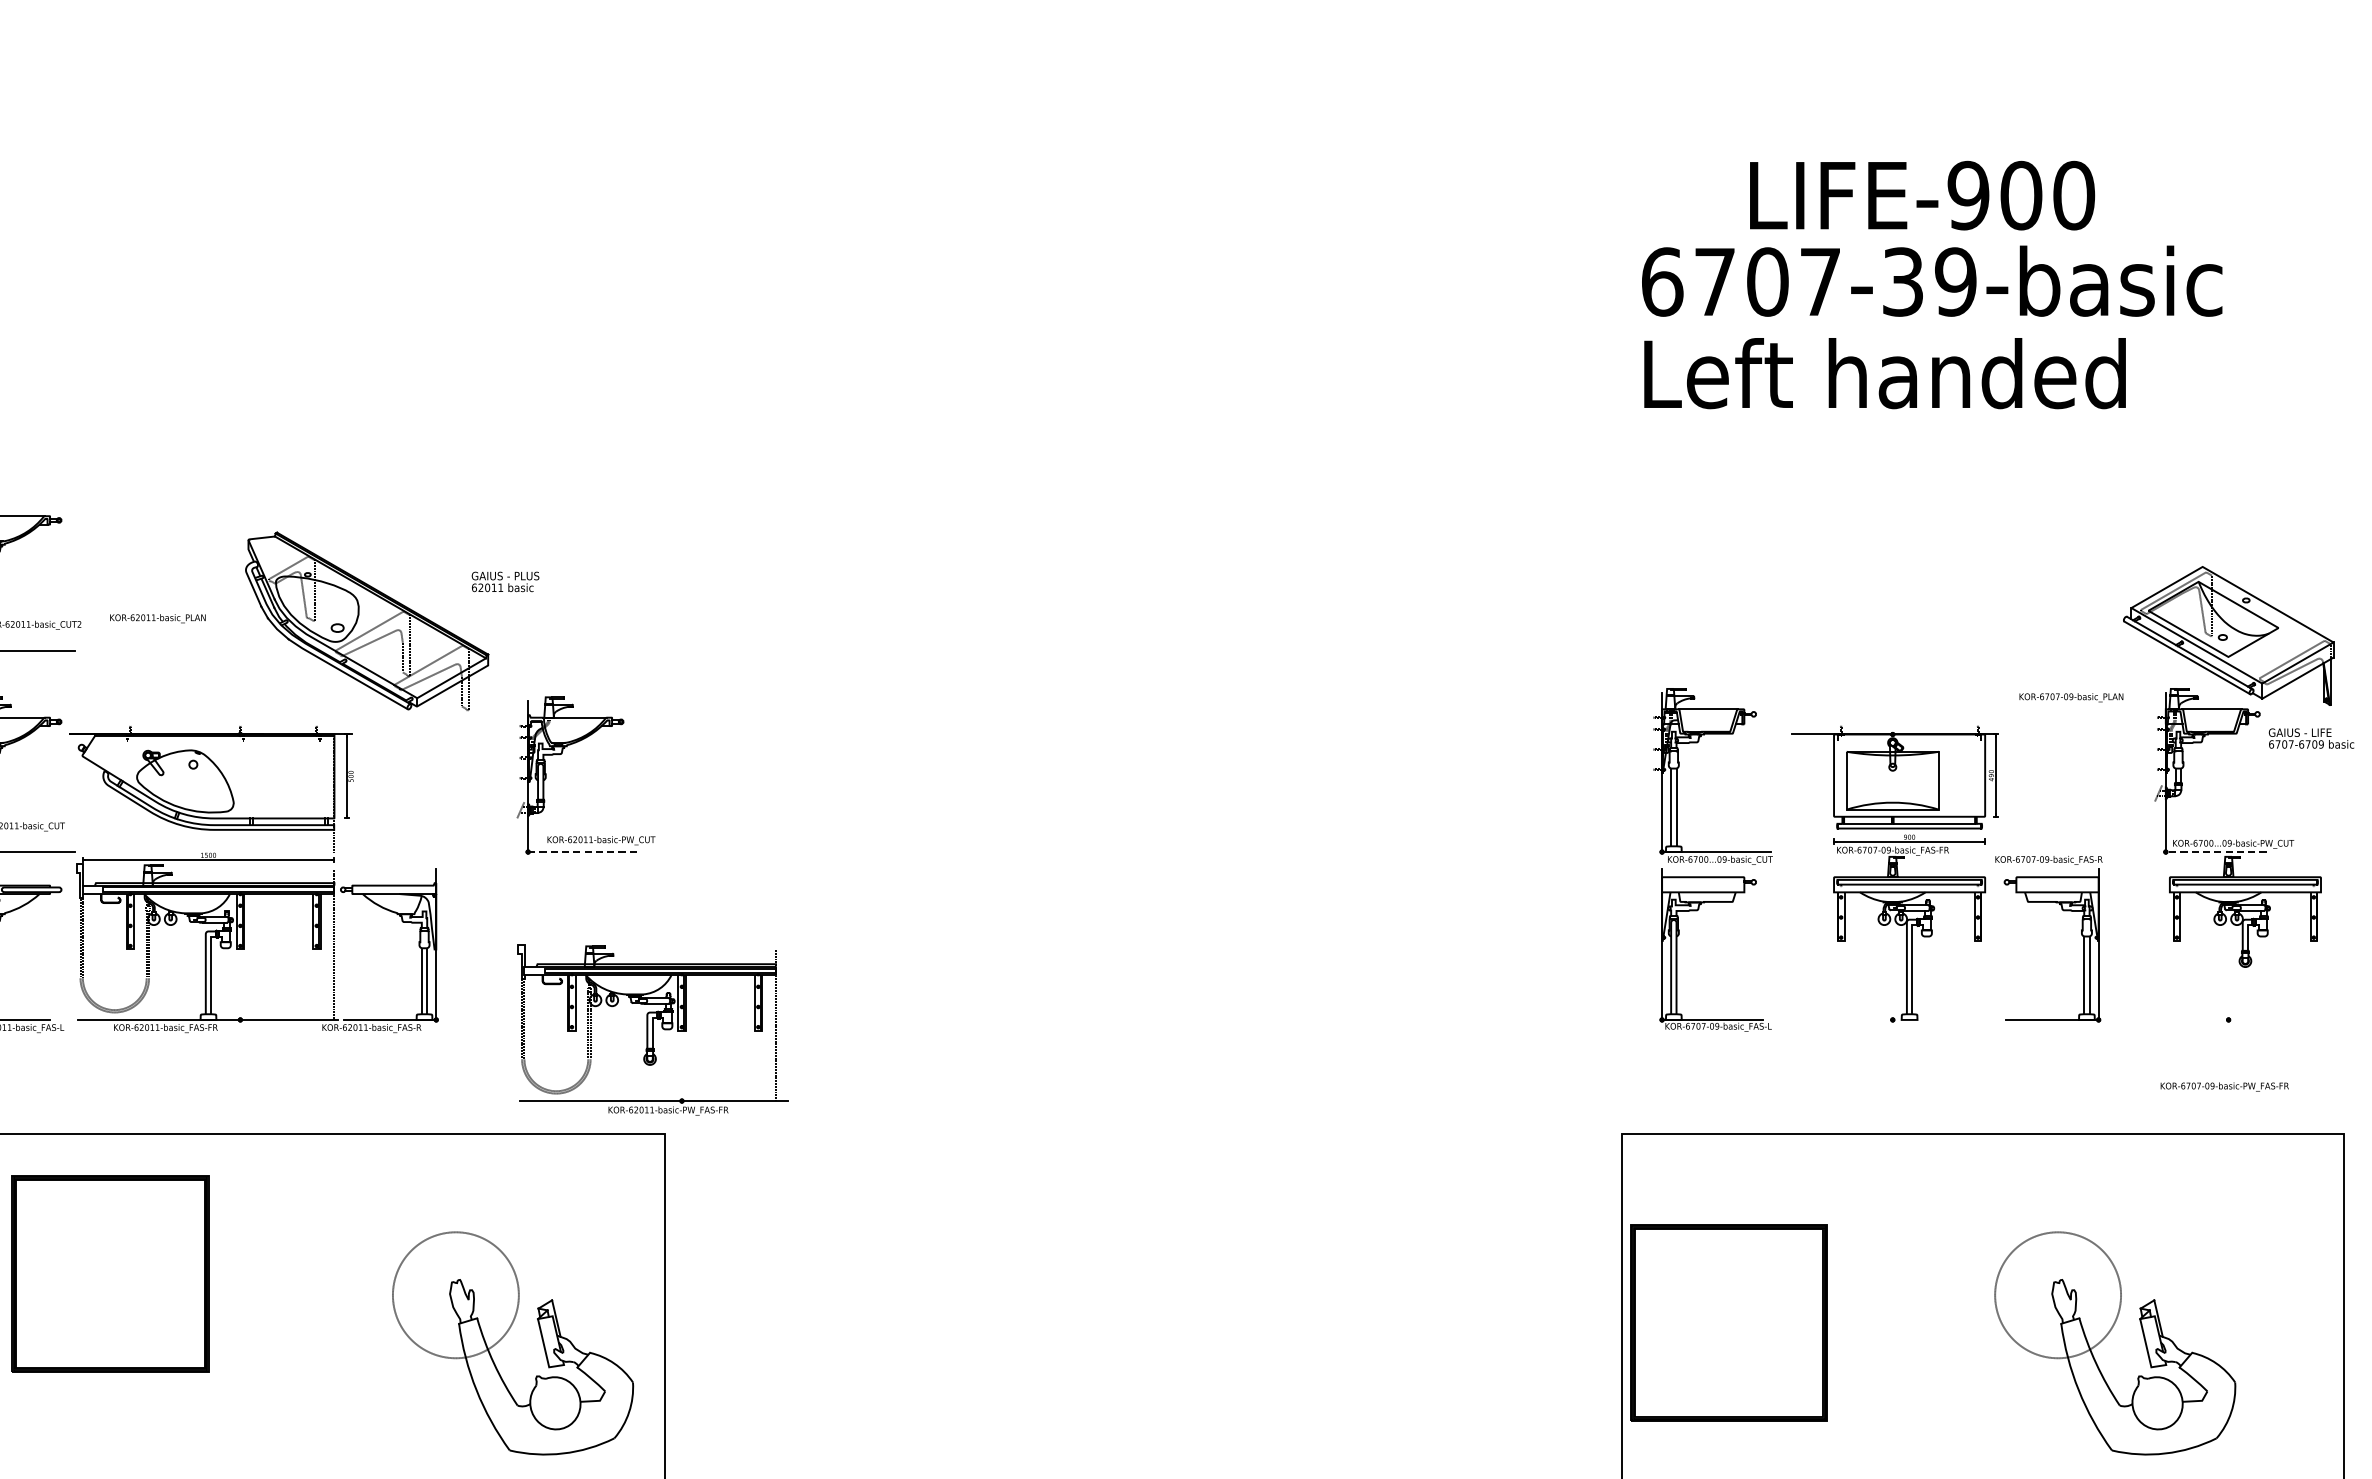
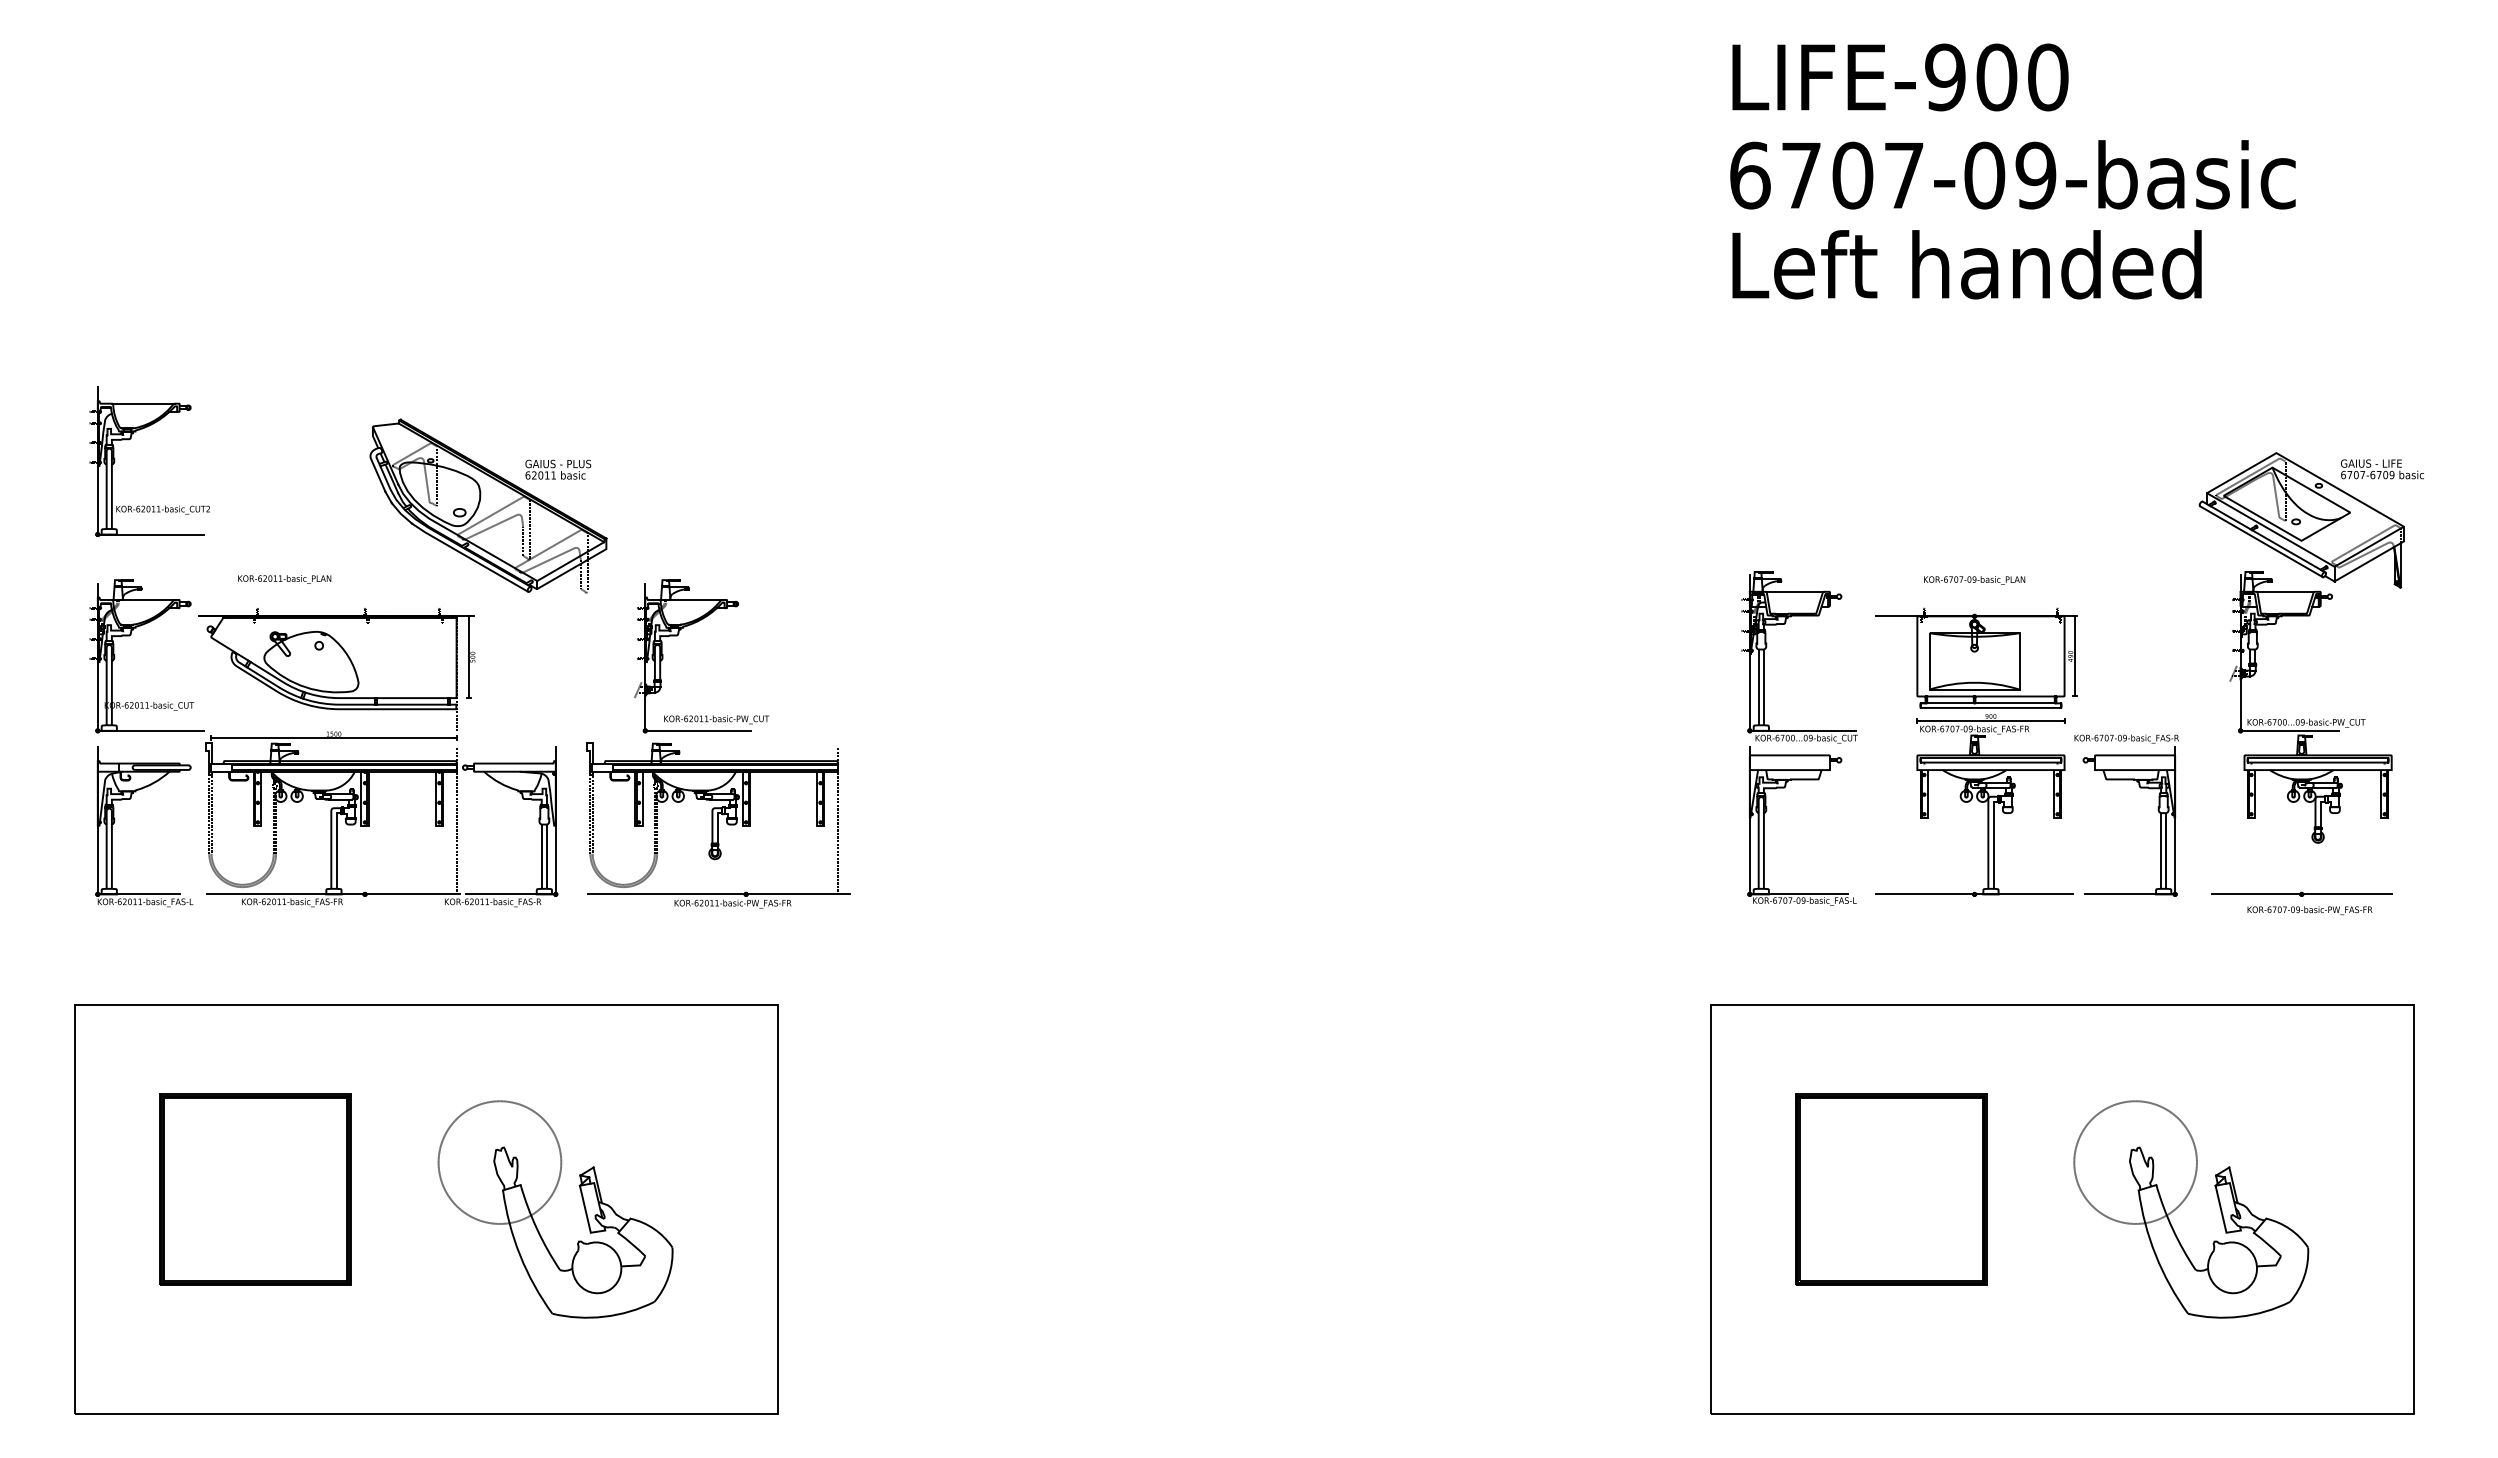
text: (1922, 195) -> (1900, 77), moved
text: (1902, 281) -> (1984, 175), 6707-39-basic -> 6707-09-basic
text: (505, 581) -> (558, 469), moved
text: (157, 618) -> (284, 579), moved
text: (2071, 697) -> (1974, 580), moved
text: (2311, 738) -> (2382, 469), moved
line: (582, 851) -> (698, 730), dashed -> solid
line: (2216, 851) -> (2289, 730), dashed -> solid
line: (1892, 1020) -> (1974, 894), added
line: (2228, 1020) -> (2301, 894), added
part: (653, 1030) -> (718, 825), moved
text: (2224, 1086) -> (2309, 910), moved
part: (110, 1273) -> (255, 1189), moved
part: (1729, 1322) -> (1891, 1189), moved
part: (505, 1335) -> (548, 1201), moved

